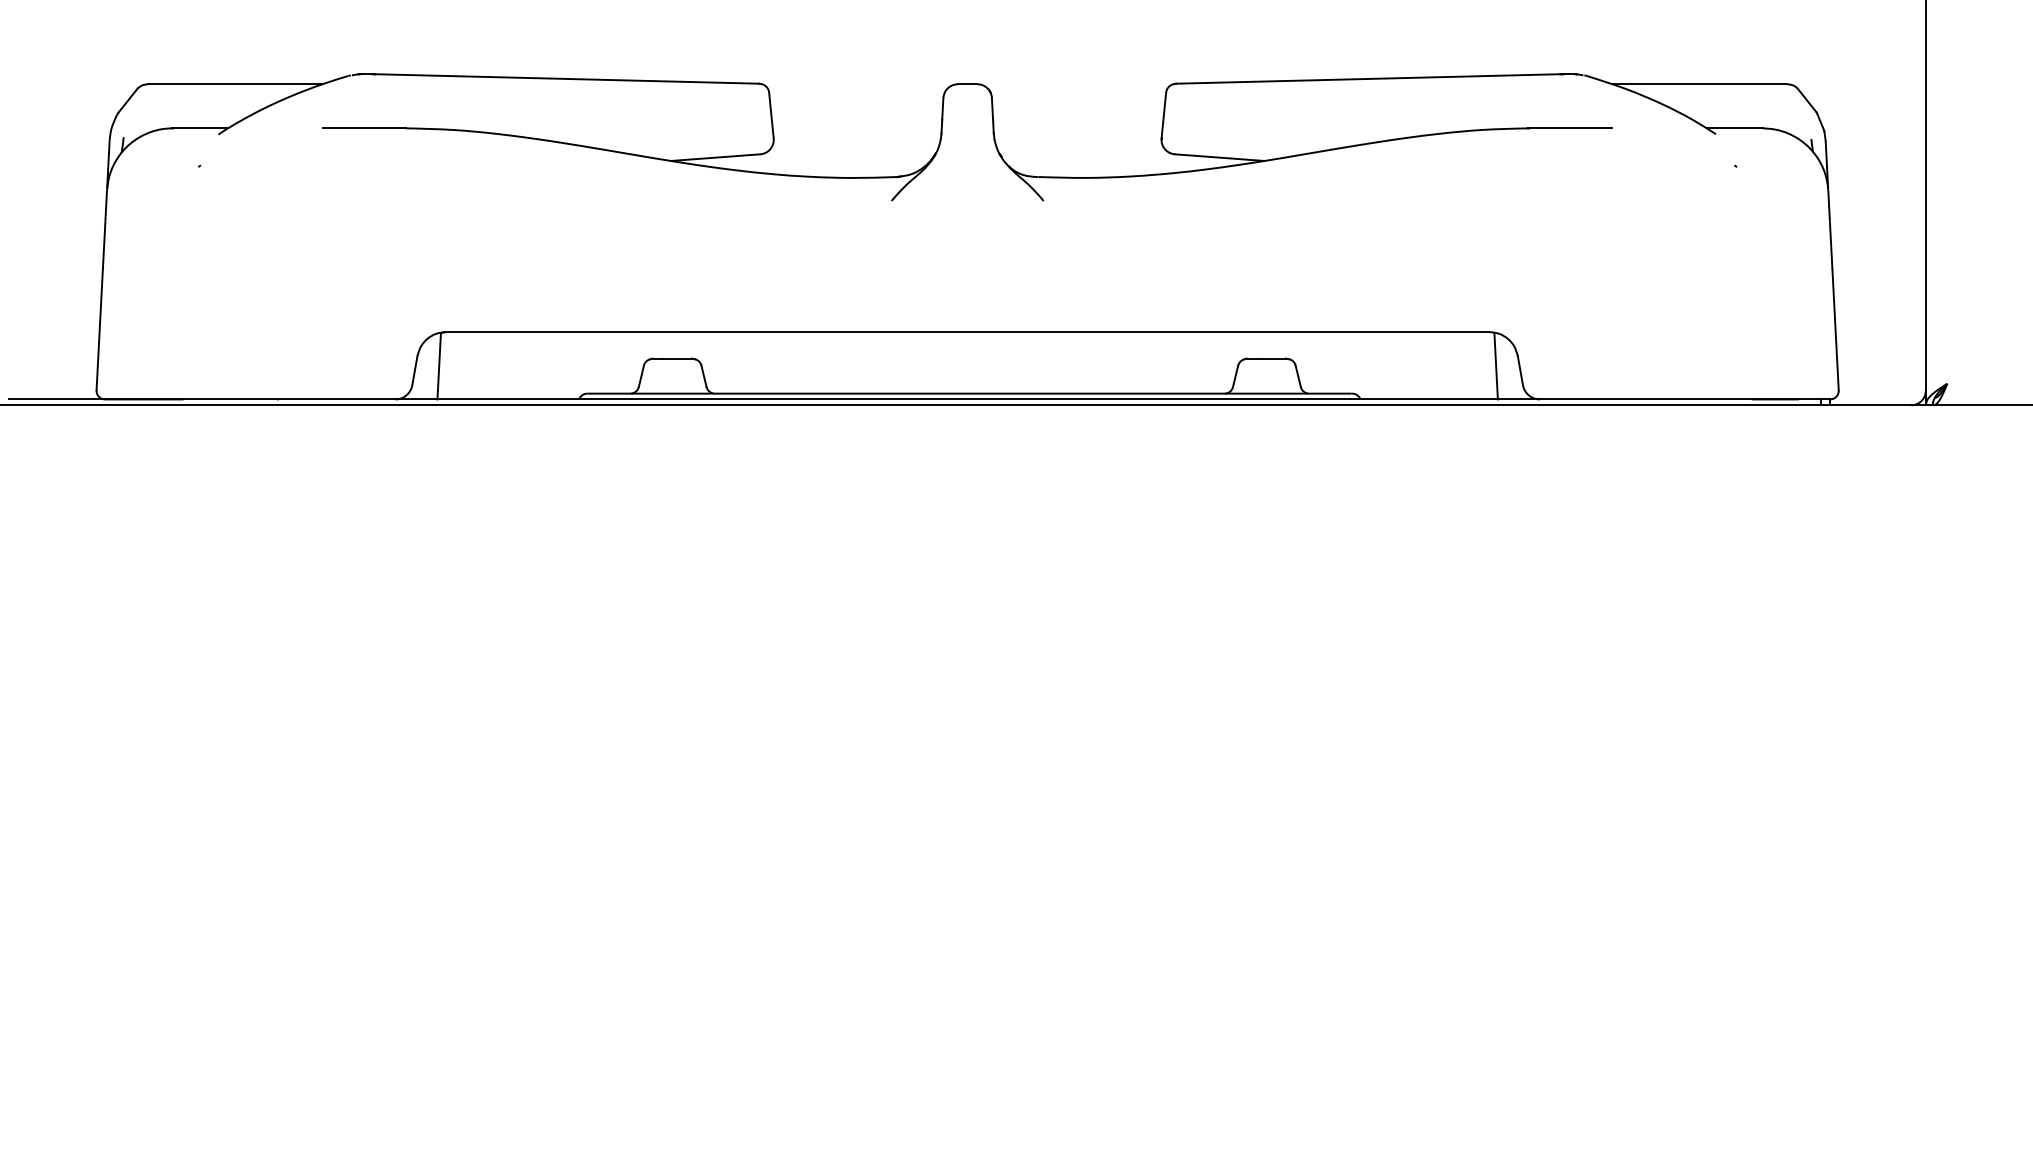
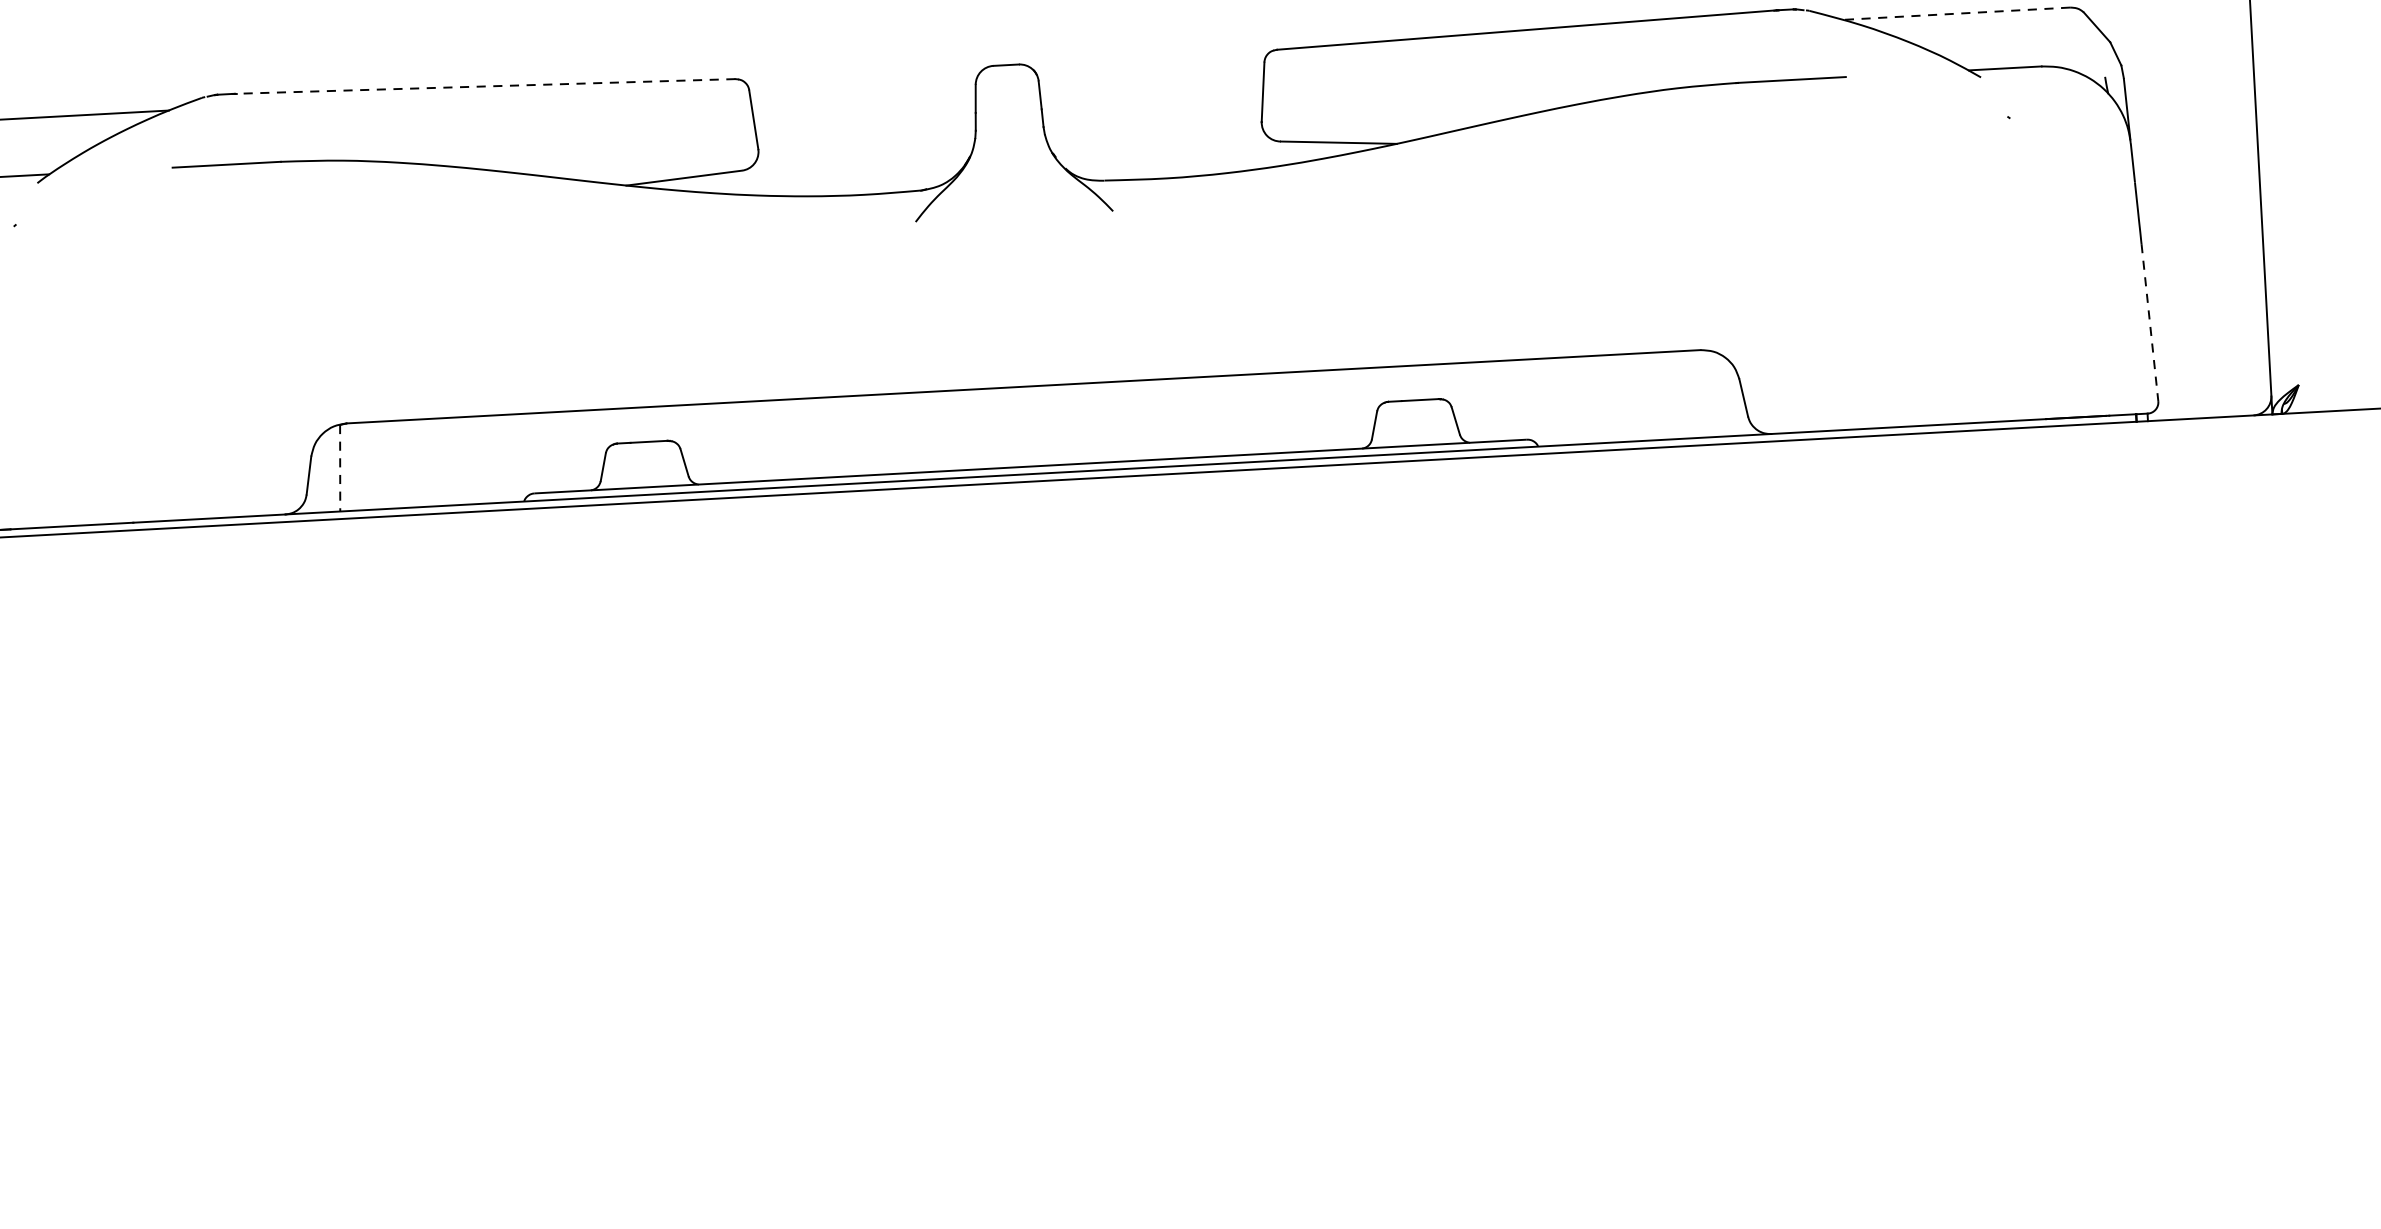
line: (566, 78) -> (485, 85), solid -> dashed
line: (1699, 84) -> (1956, 14), solid -> dashed
line: (1835, 329) -> (2149, 322), solid -> dashed
line: (1495, 365) -> (1711, 393), removed
line: (439, 366) -> (340, 468), solid -> dashed

